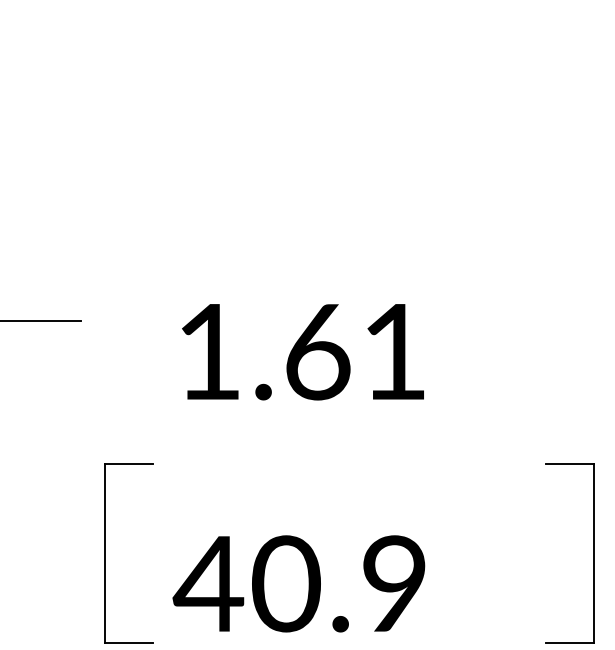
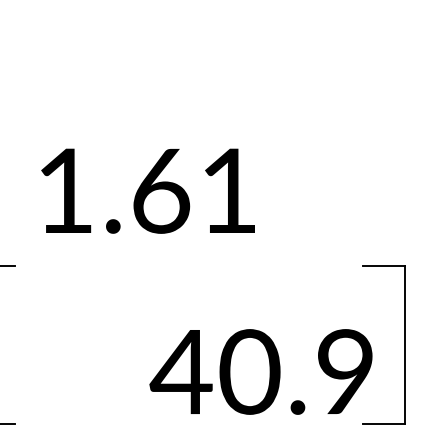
text: (302, 352) -> (147, 191), moved
text: (298, 583) -> (260, 371), moved

